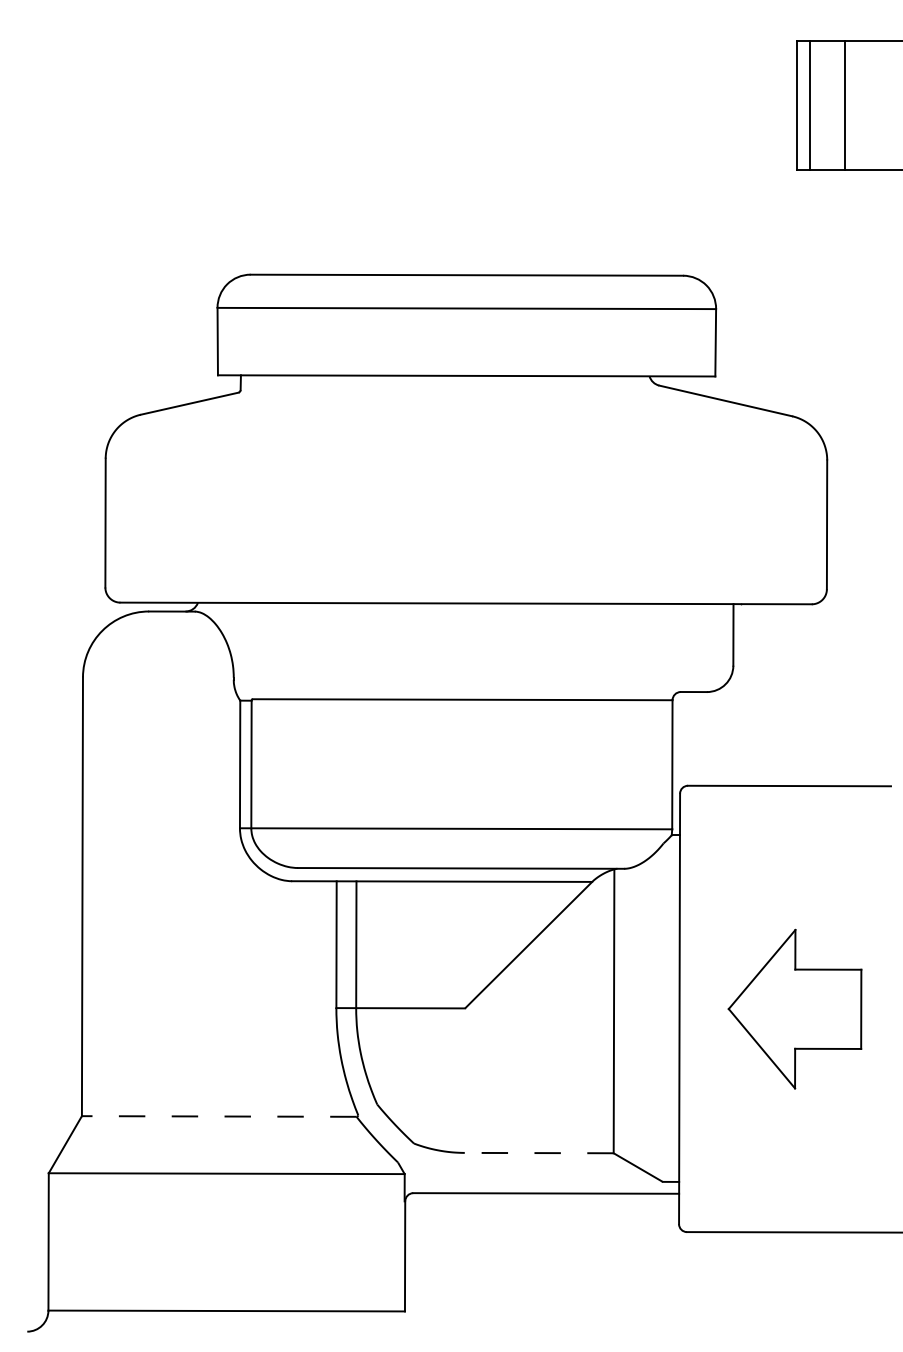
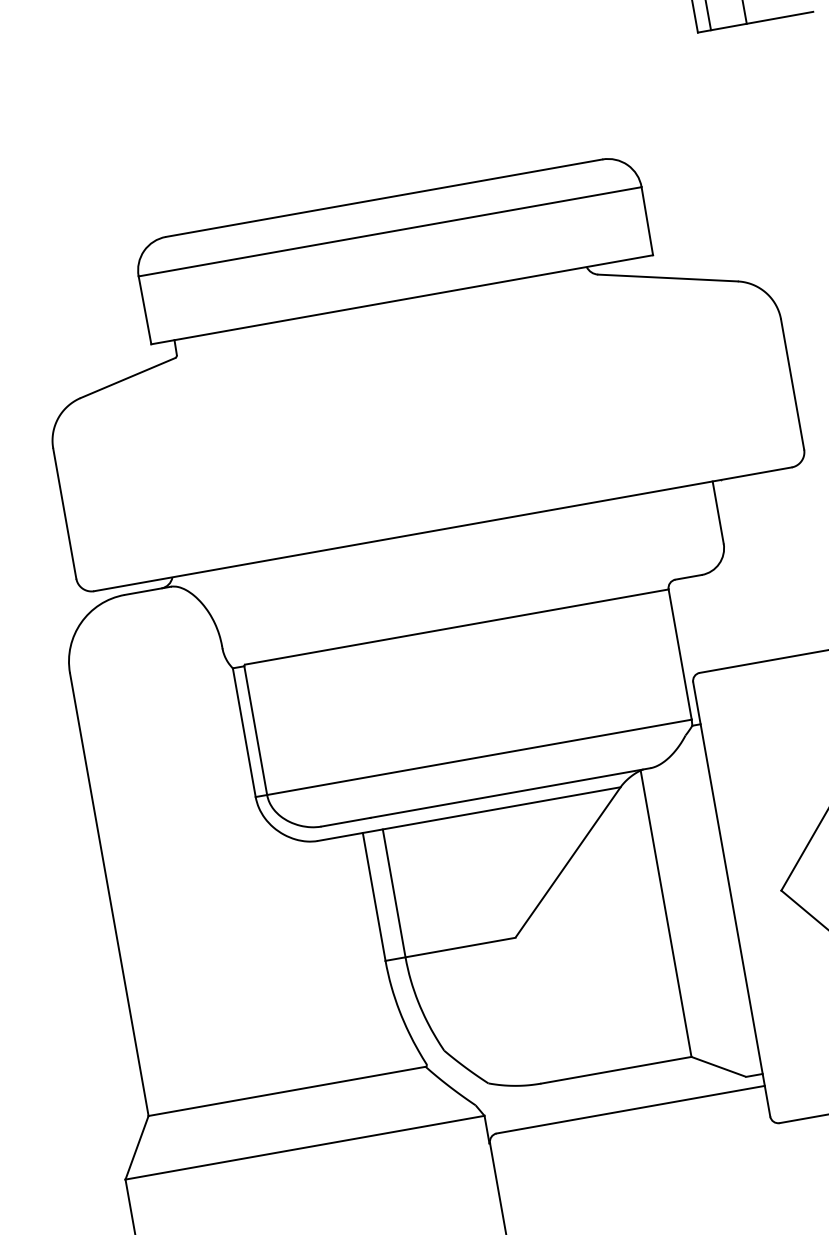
line: (218, 1116) -> (286, 1091), dashed -> solid
line: (538, 1153) -> (615, 1070), dashed -> solid

